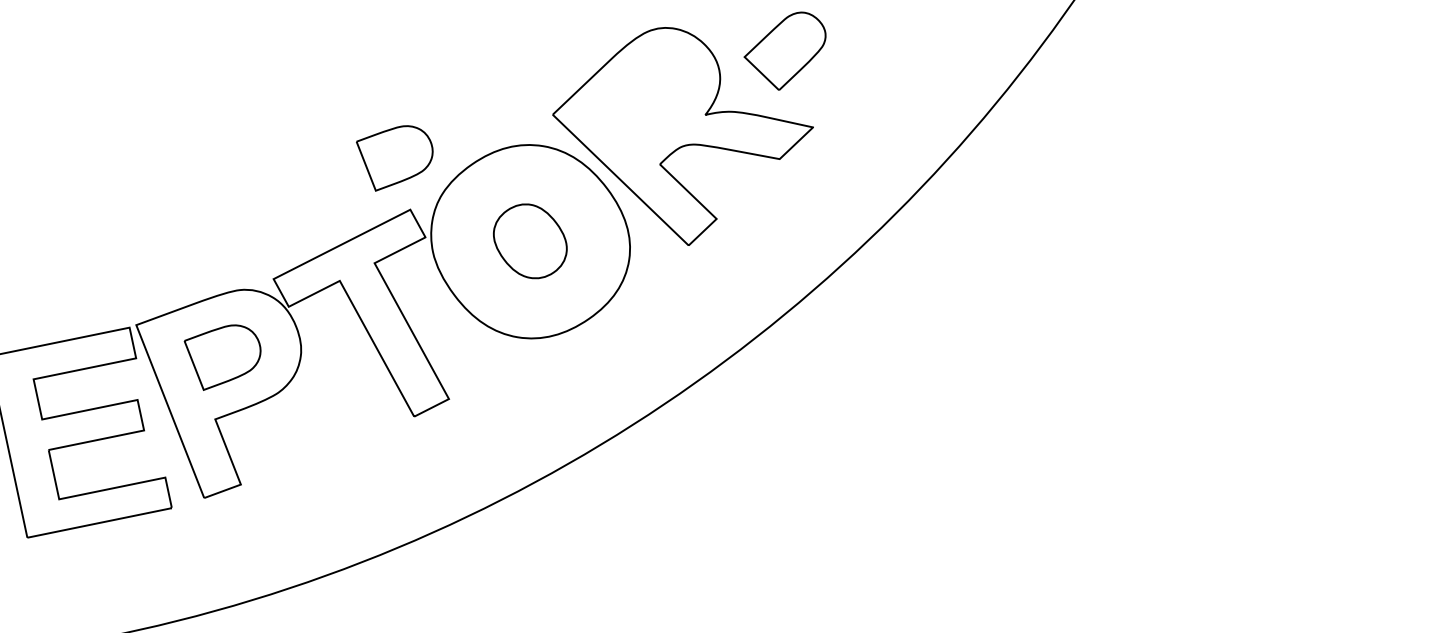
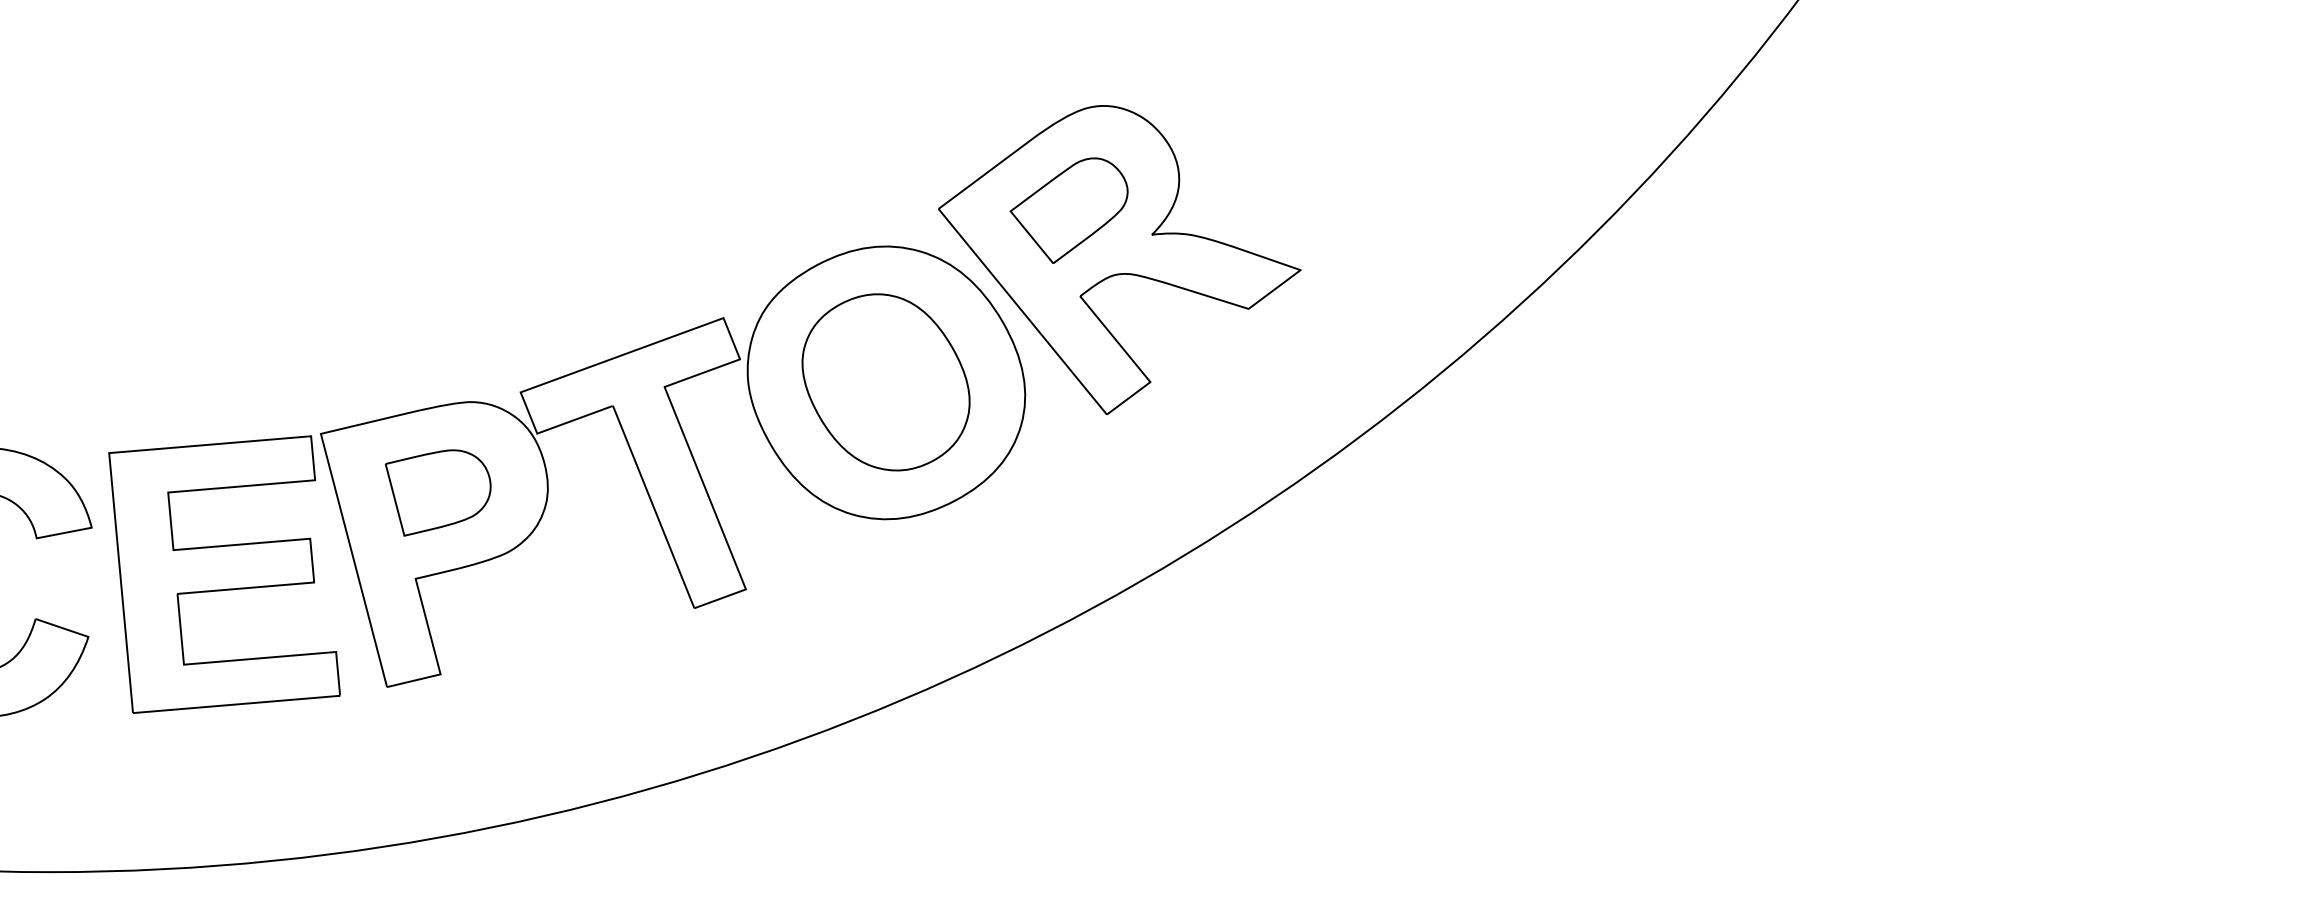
part: (785, 51) -> (1068, 210), moved
part: (395, 157) -> (711, 242), removed
part: (529, 241) -> (885, 382), size x1.67

